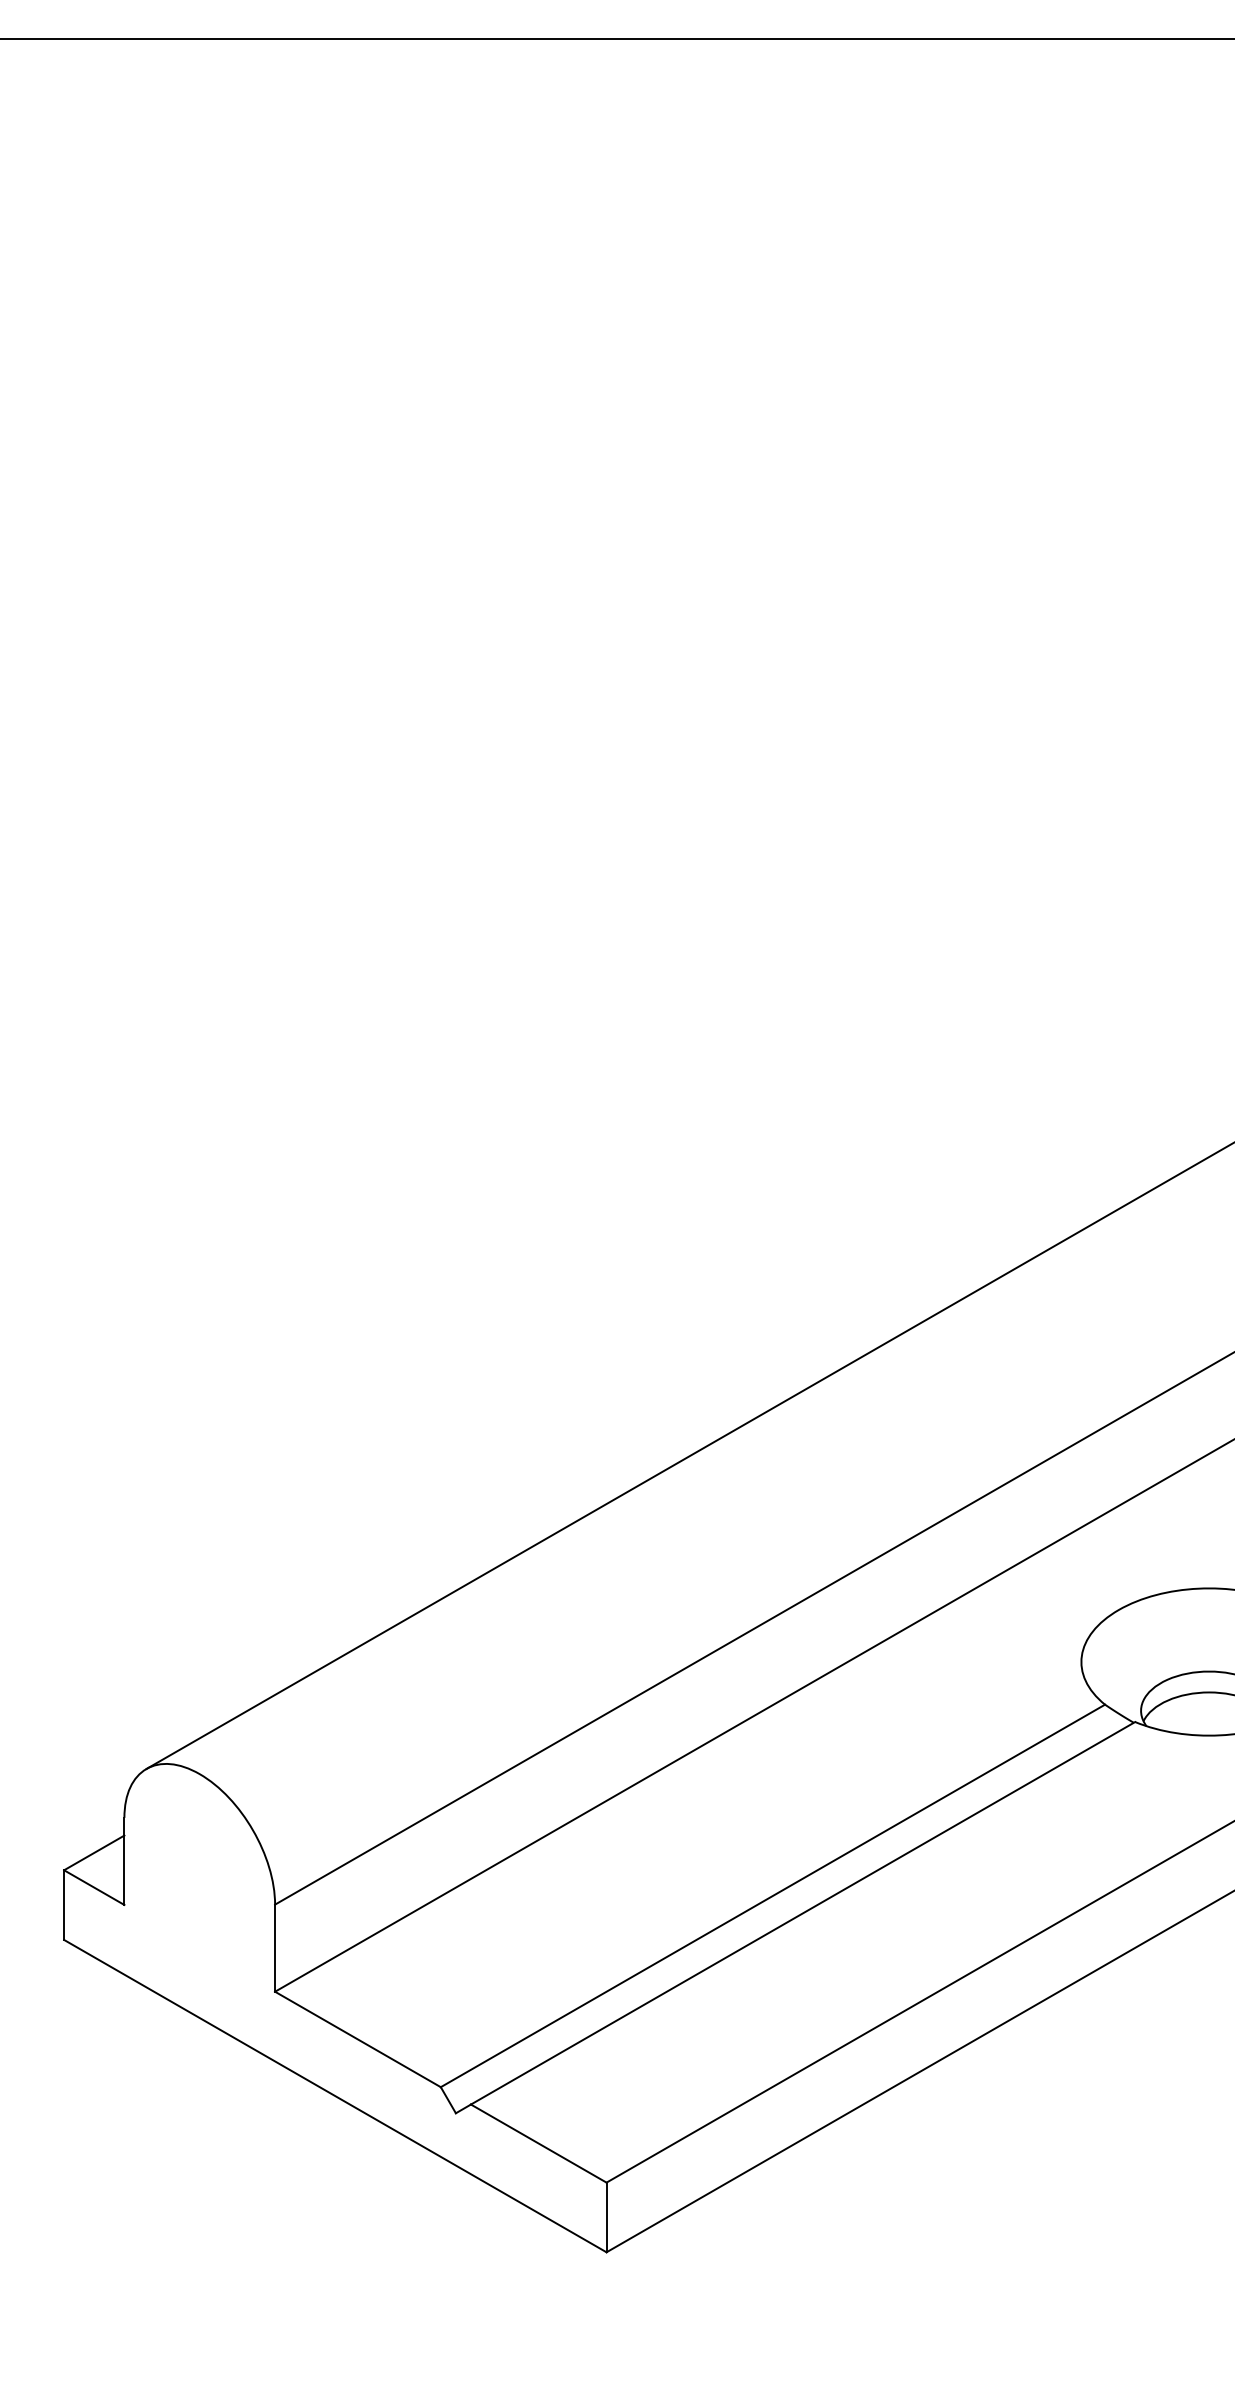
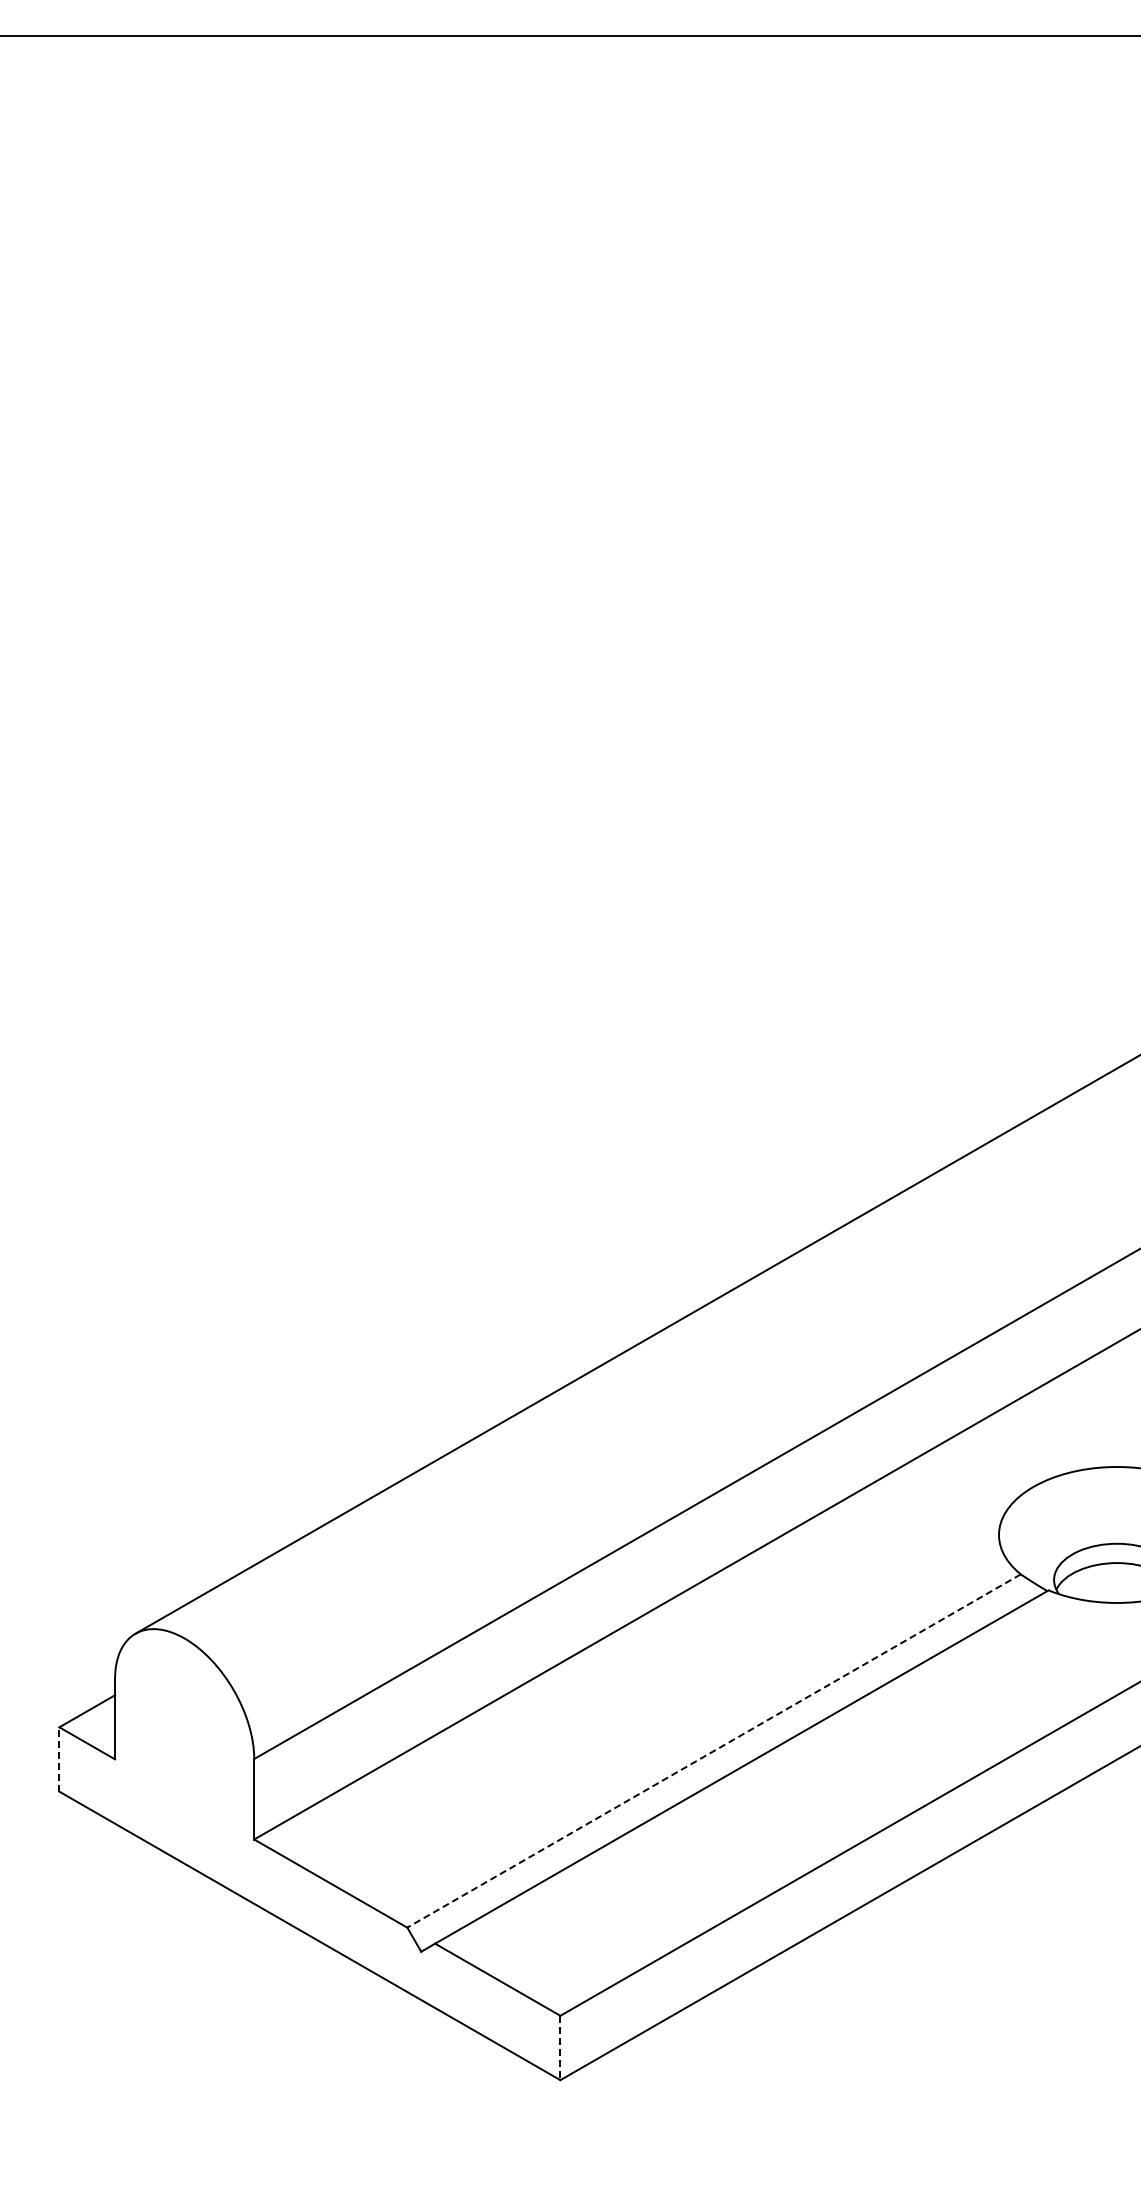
line: (773, 1896) -> (714, 1751), solid -> dashed
line: (64, 1904) -> (59, 1758), solid -> dashed
line: (606, 2218) -> (560, 2048), solid -> dashed

